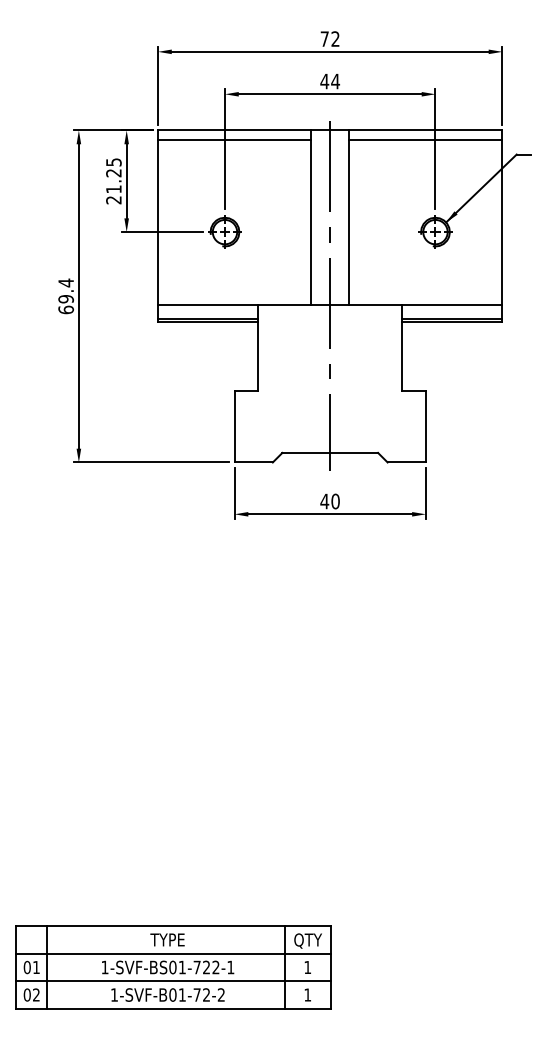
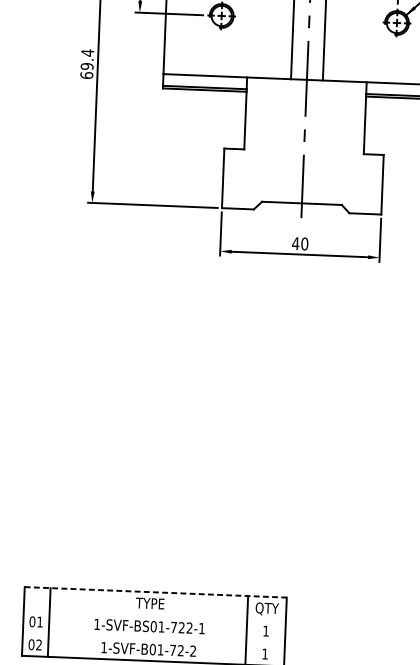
line: (174, 926) -> (156, 592), solid -> dashed
line: (173, 953) -> (154, 615), removed
line: (173, 981) -> (153, 638), removed

